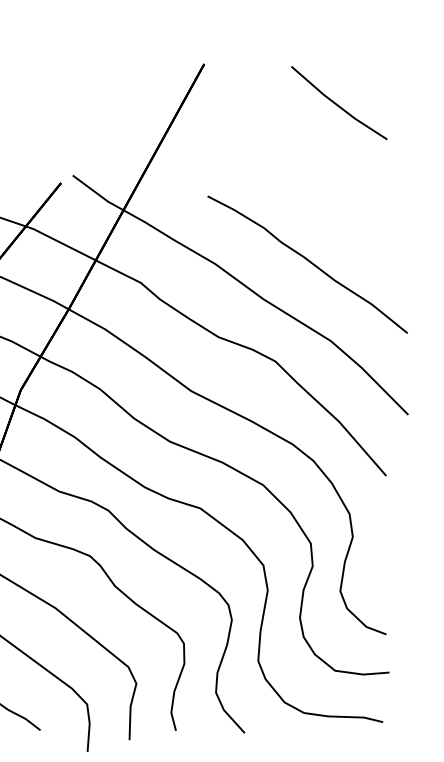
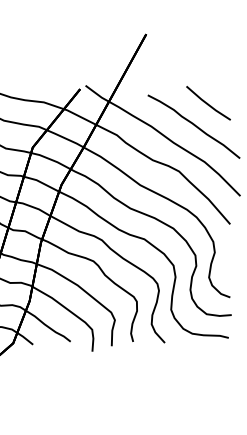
line: (339, 103) -> (208, 103), moved

